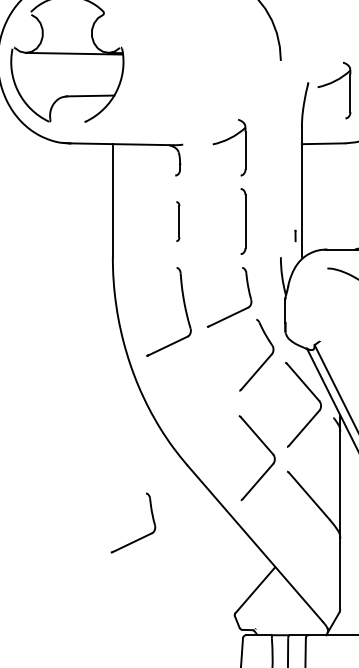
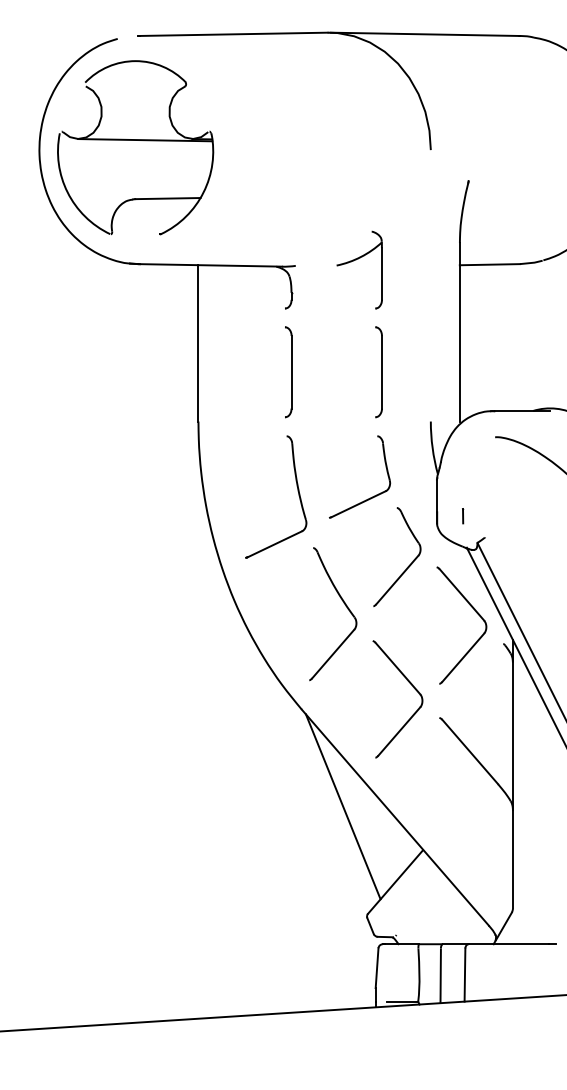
part: (331, 83) -> (501, 181), removed
part: (177, 221) -> (288, 372), size x1.67
line: (295, 236) -> (463, 516), moved
part: (219, 390) -> (345, 606), added
line: (216, 535) -> (342, 806), added
part: (141, 537) -> (237, 809), removed

